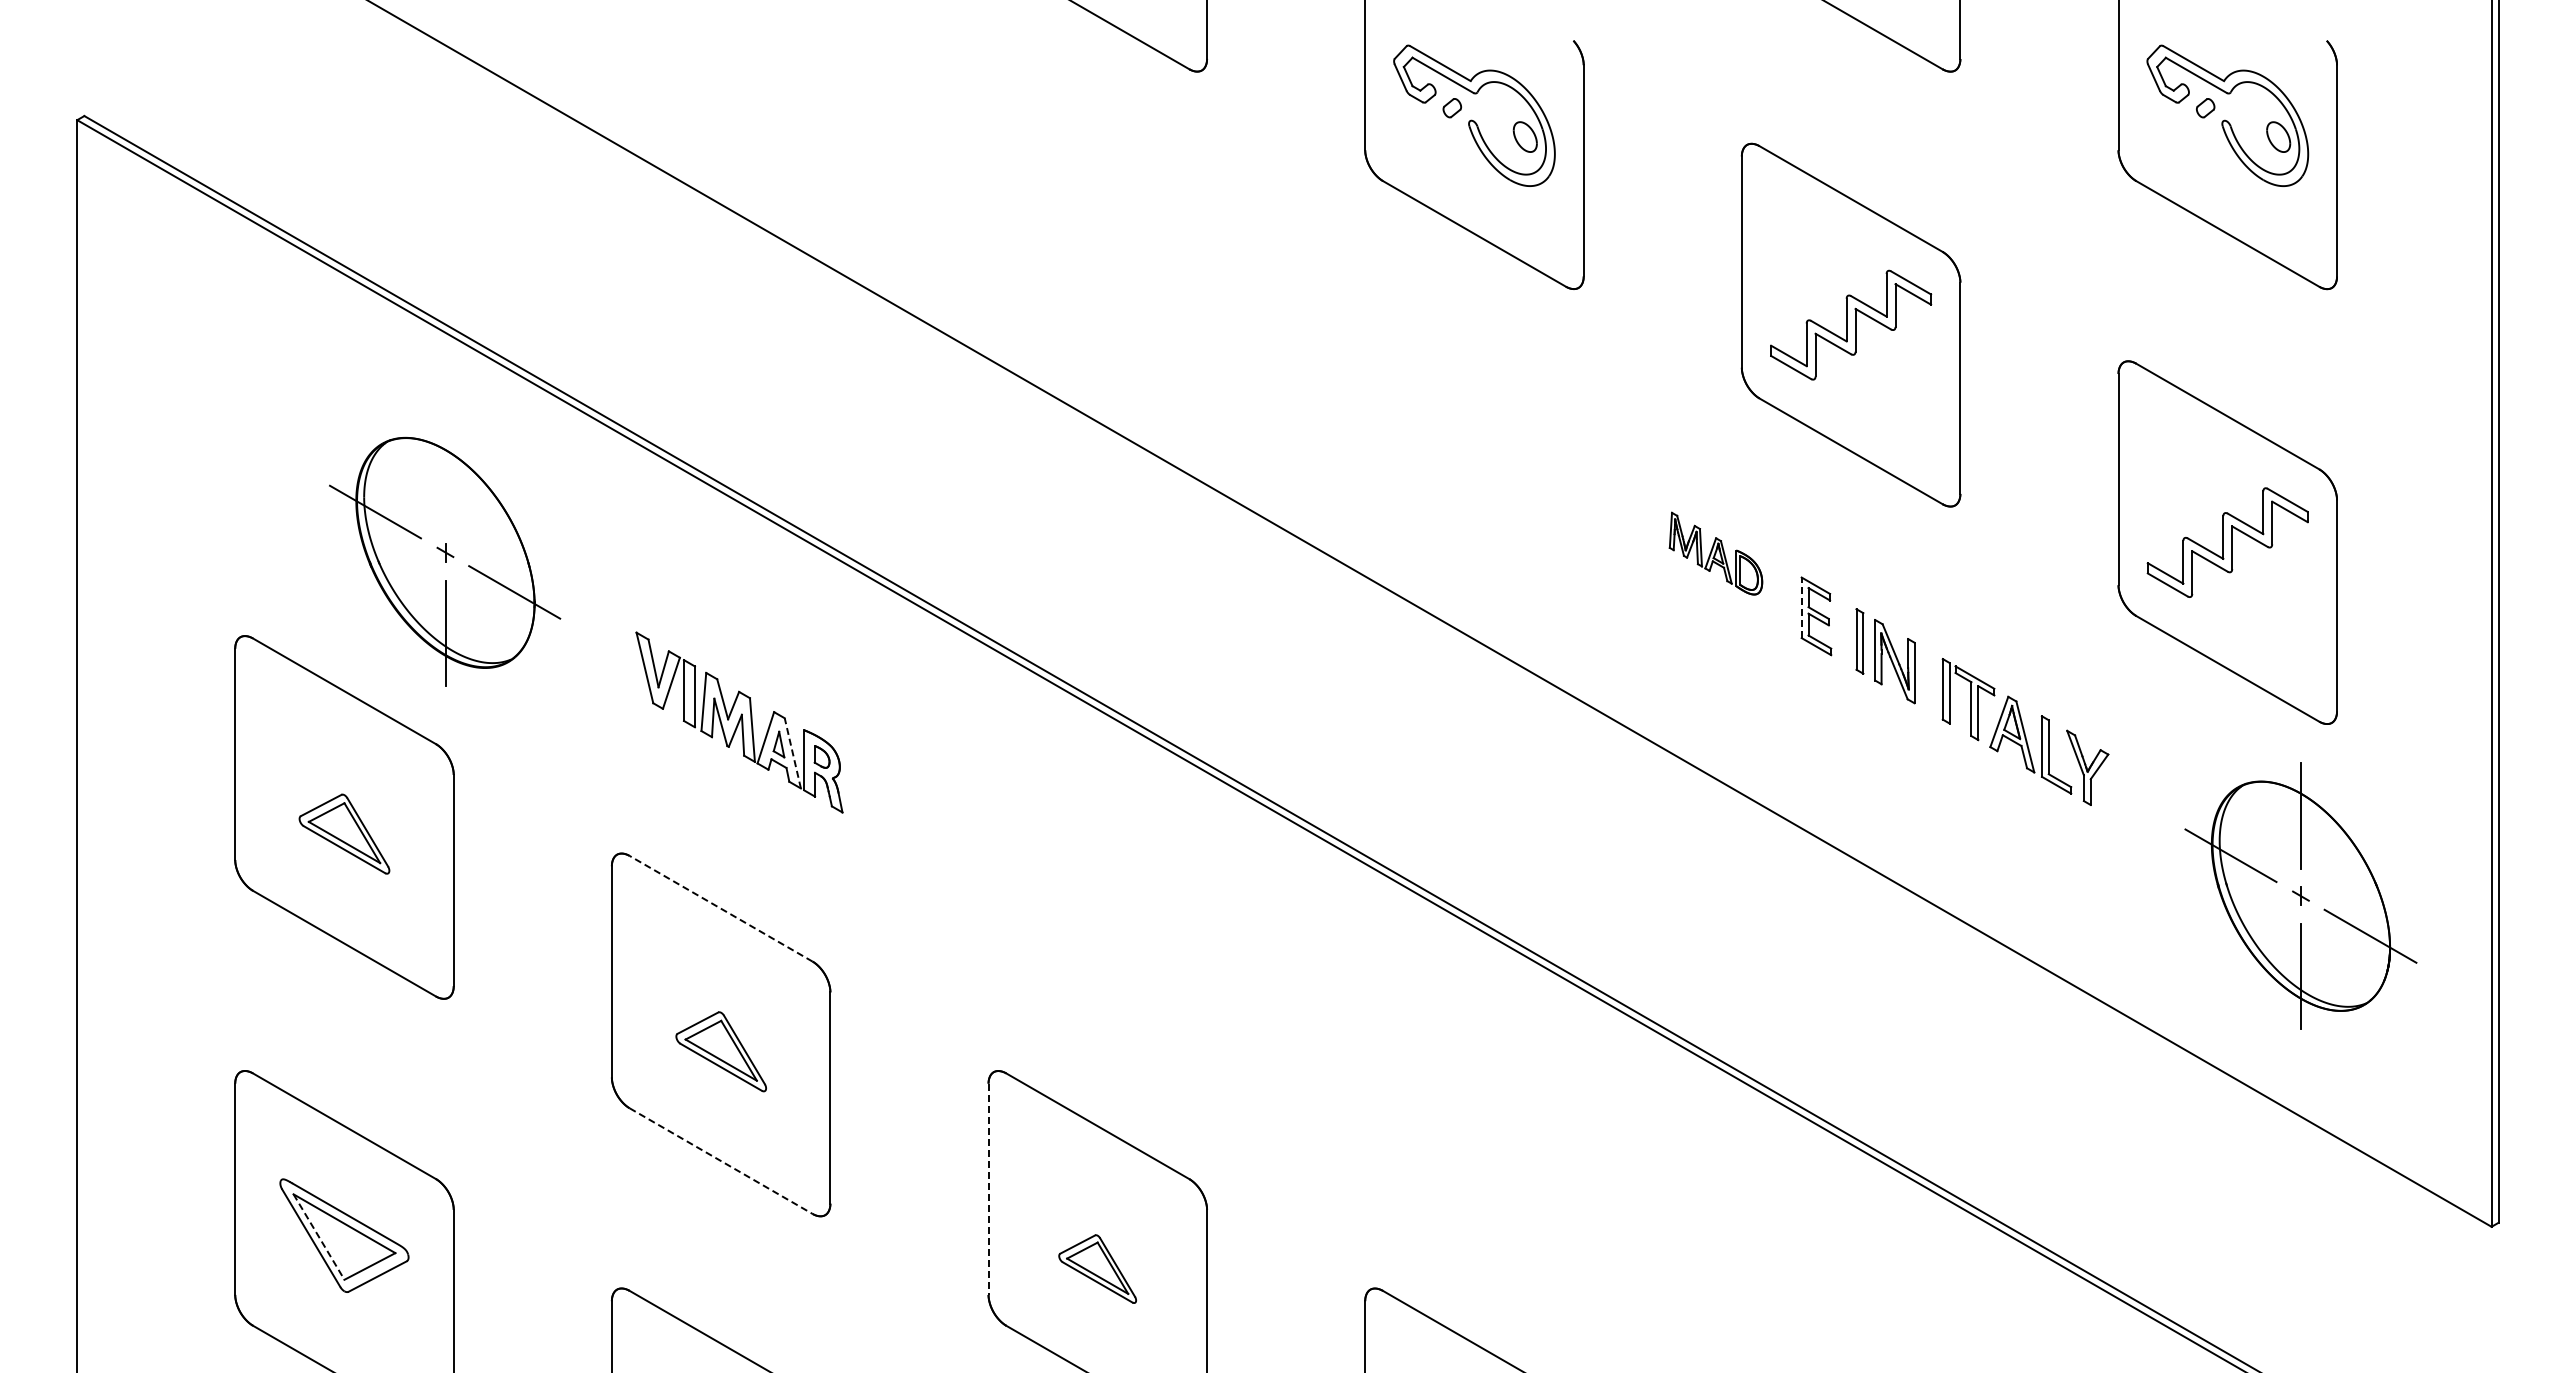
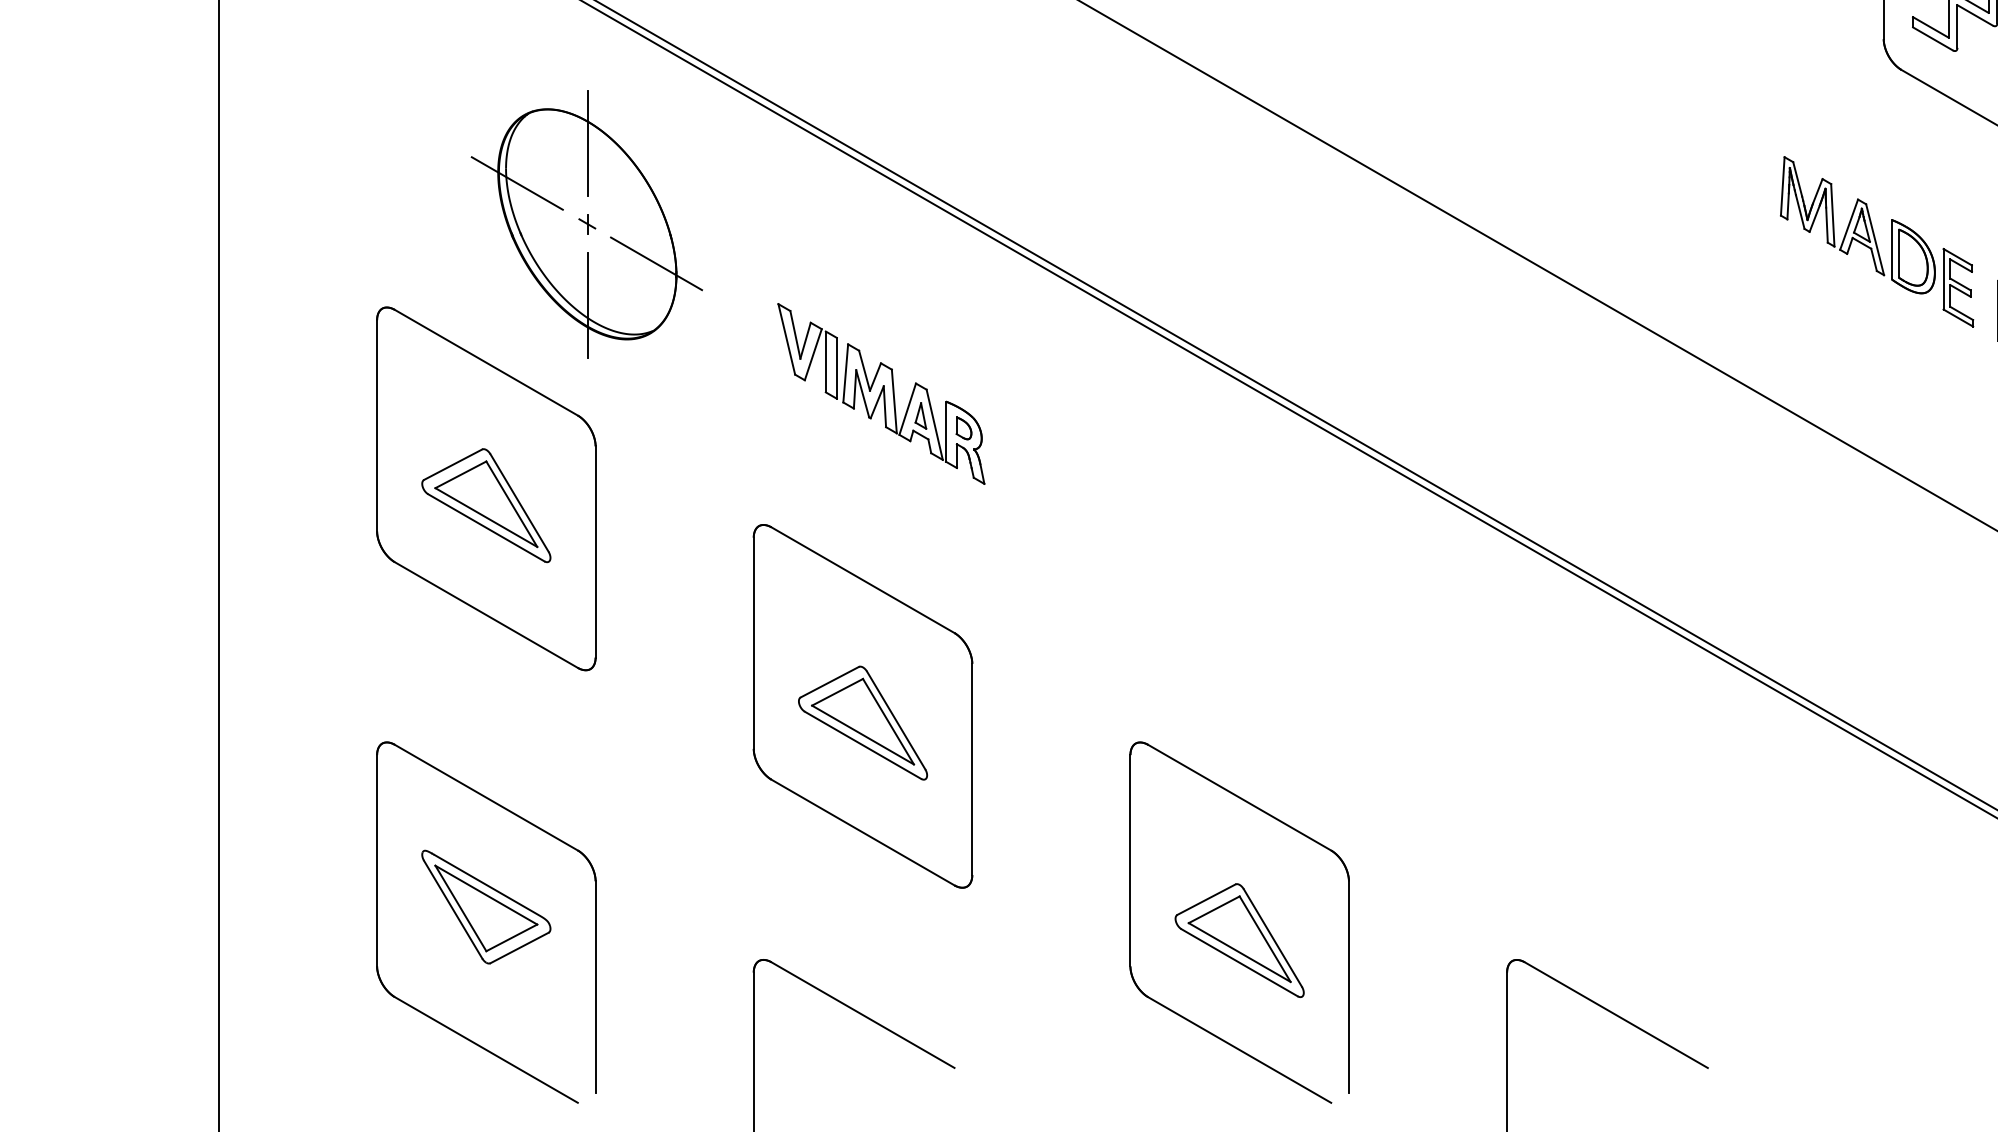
line: (445, 471) -> (587, 142), added
part: (1715, 553) -> (1857, 224), size x1.67
line: (1801, 607) -> (1943, 278), dashed -> solid
line: (792, 752) -> (934, 423), dashed -> solid
part: (344, 833) -> (486, 504), size x1.43
line: (721, 908) -> (863, 579), dashed -> solid
part: (721, 1051) -> (863, 722), size x1.43
line: (721, 1161) -> (863, 832), dashed -> solid
line: (988, 1189) -> (1130, 860), dashed -> solid
line: (319, 1237) -> (461, 908), dashed -> solid
part: (1097, 1268) -> (1239, 939), size x1.67

